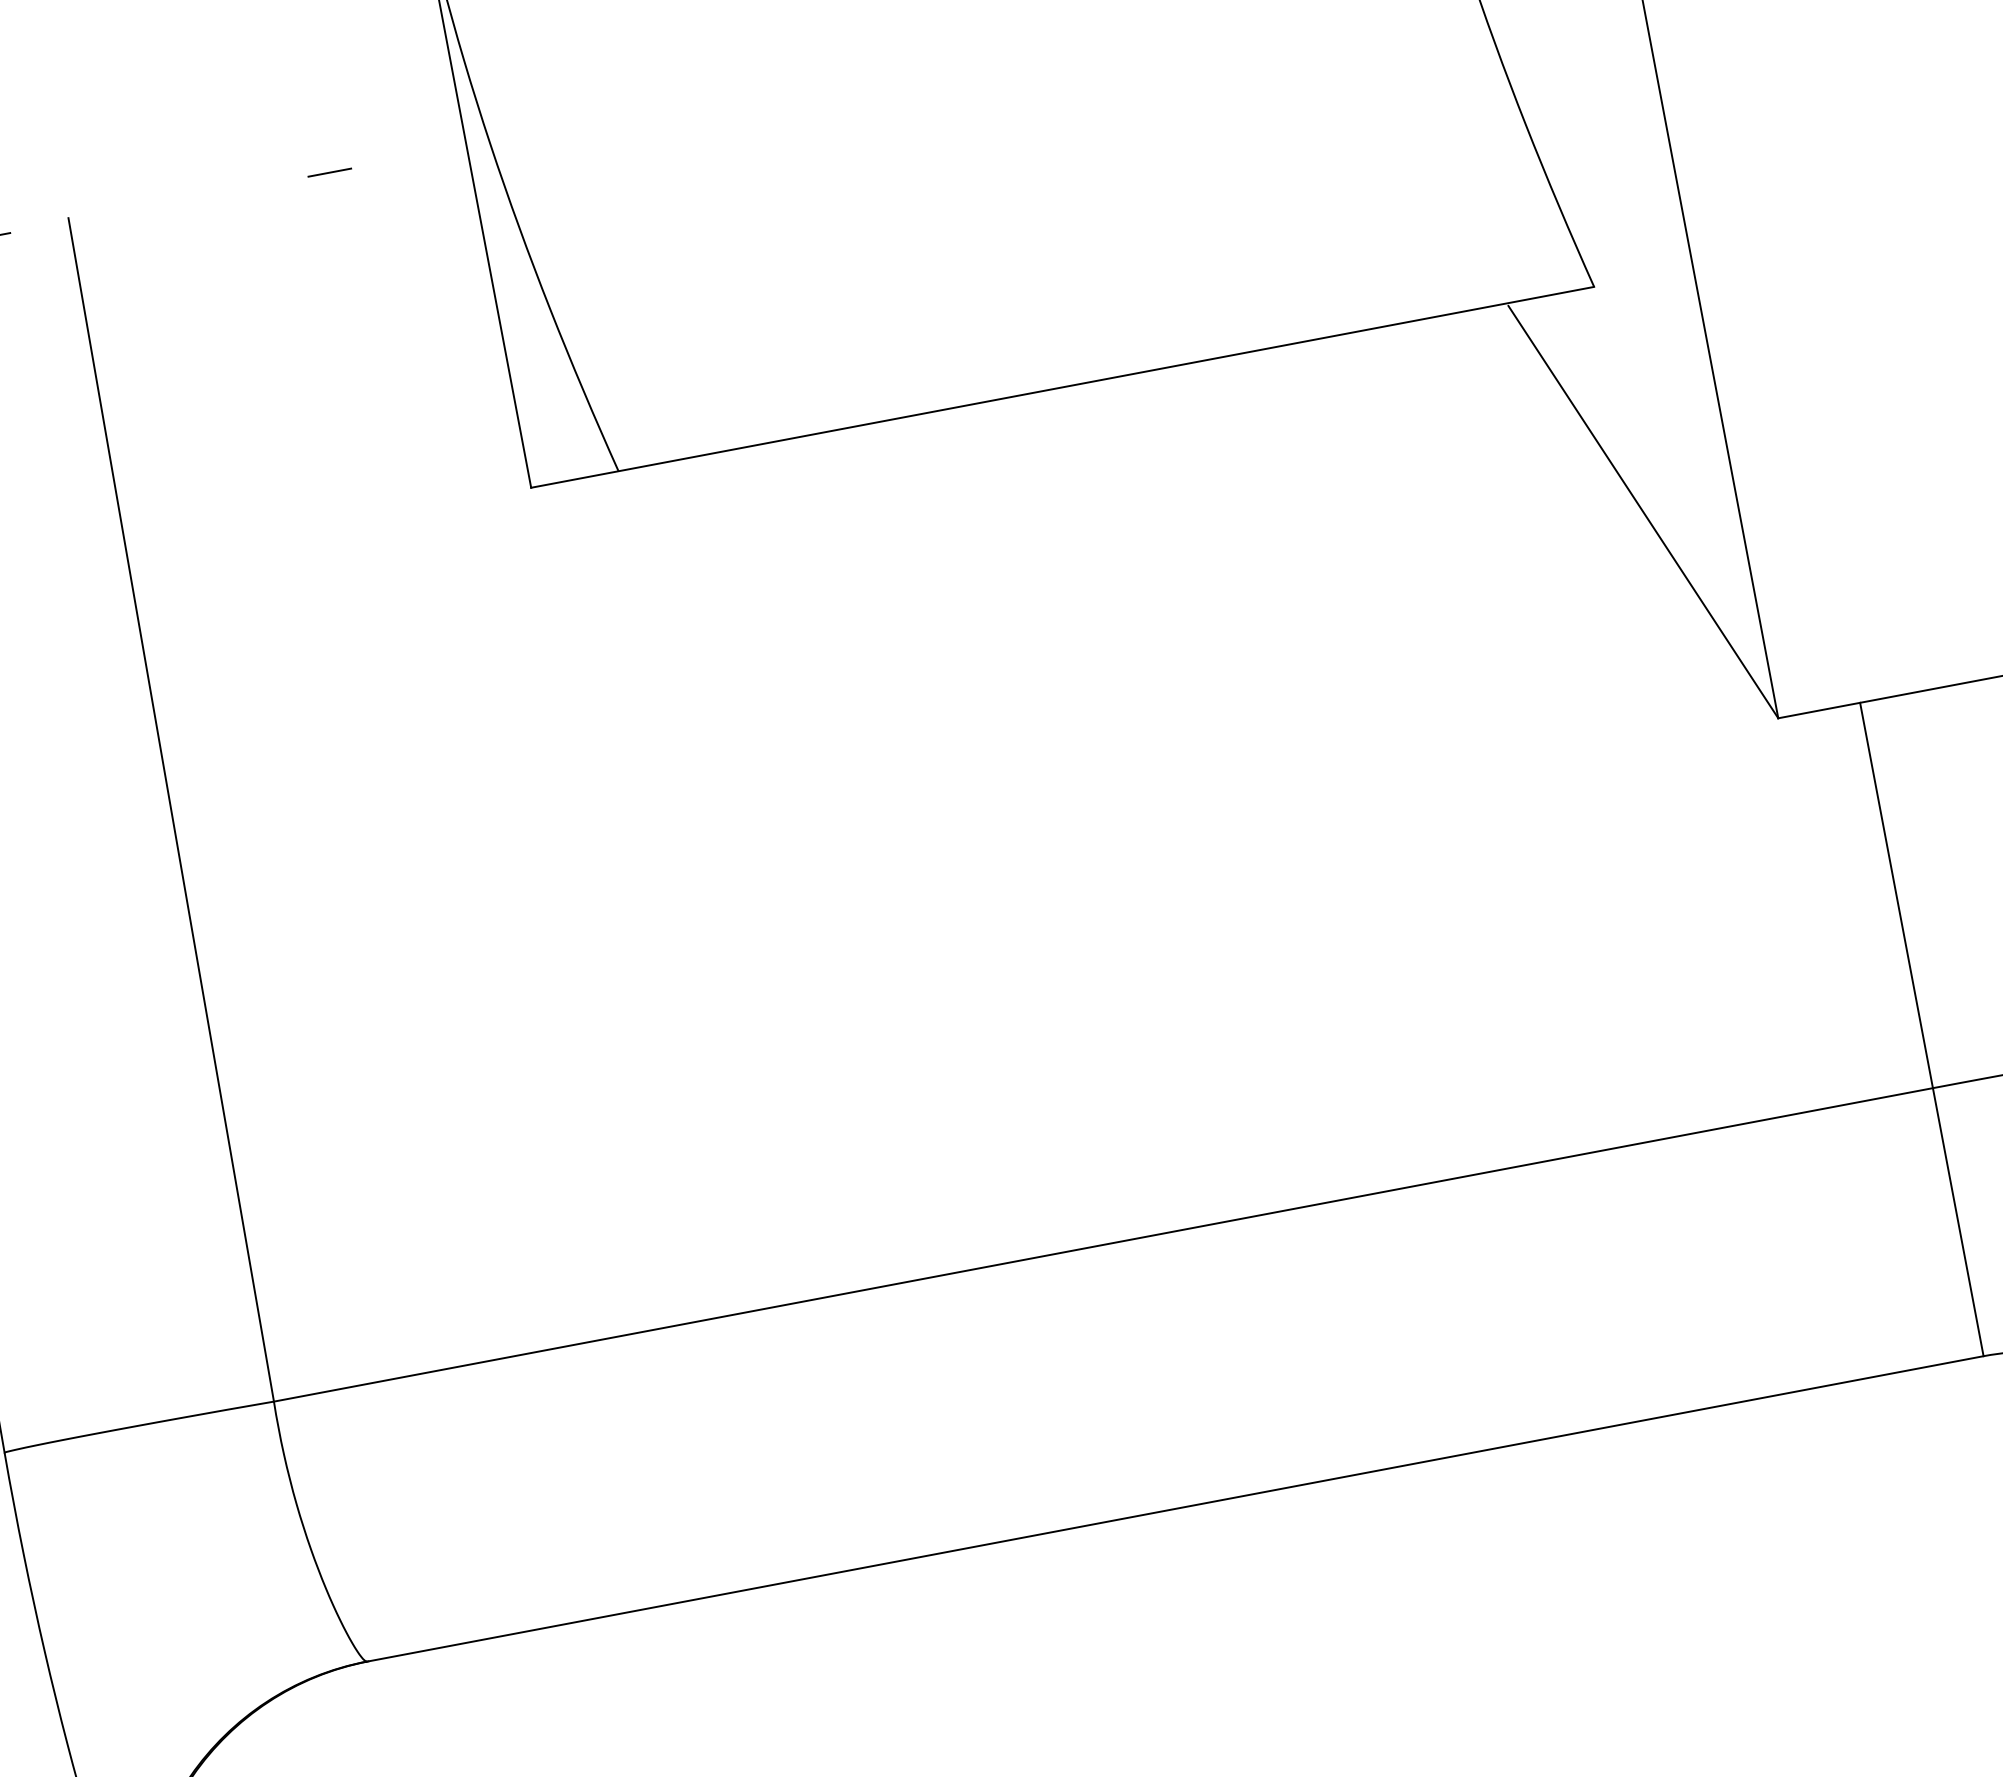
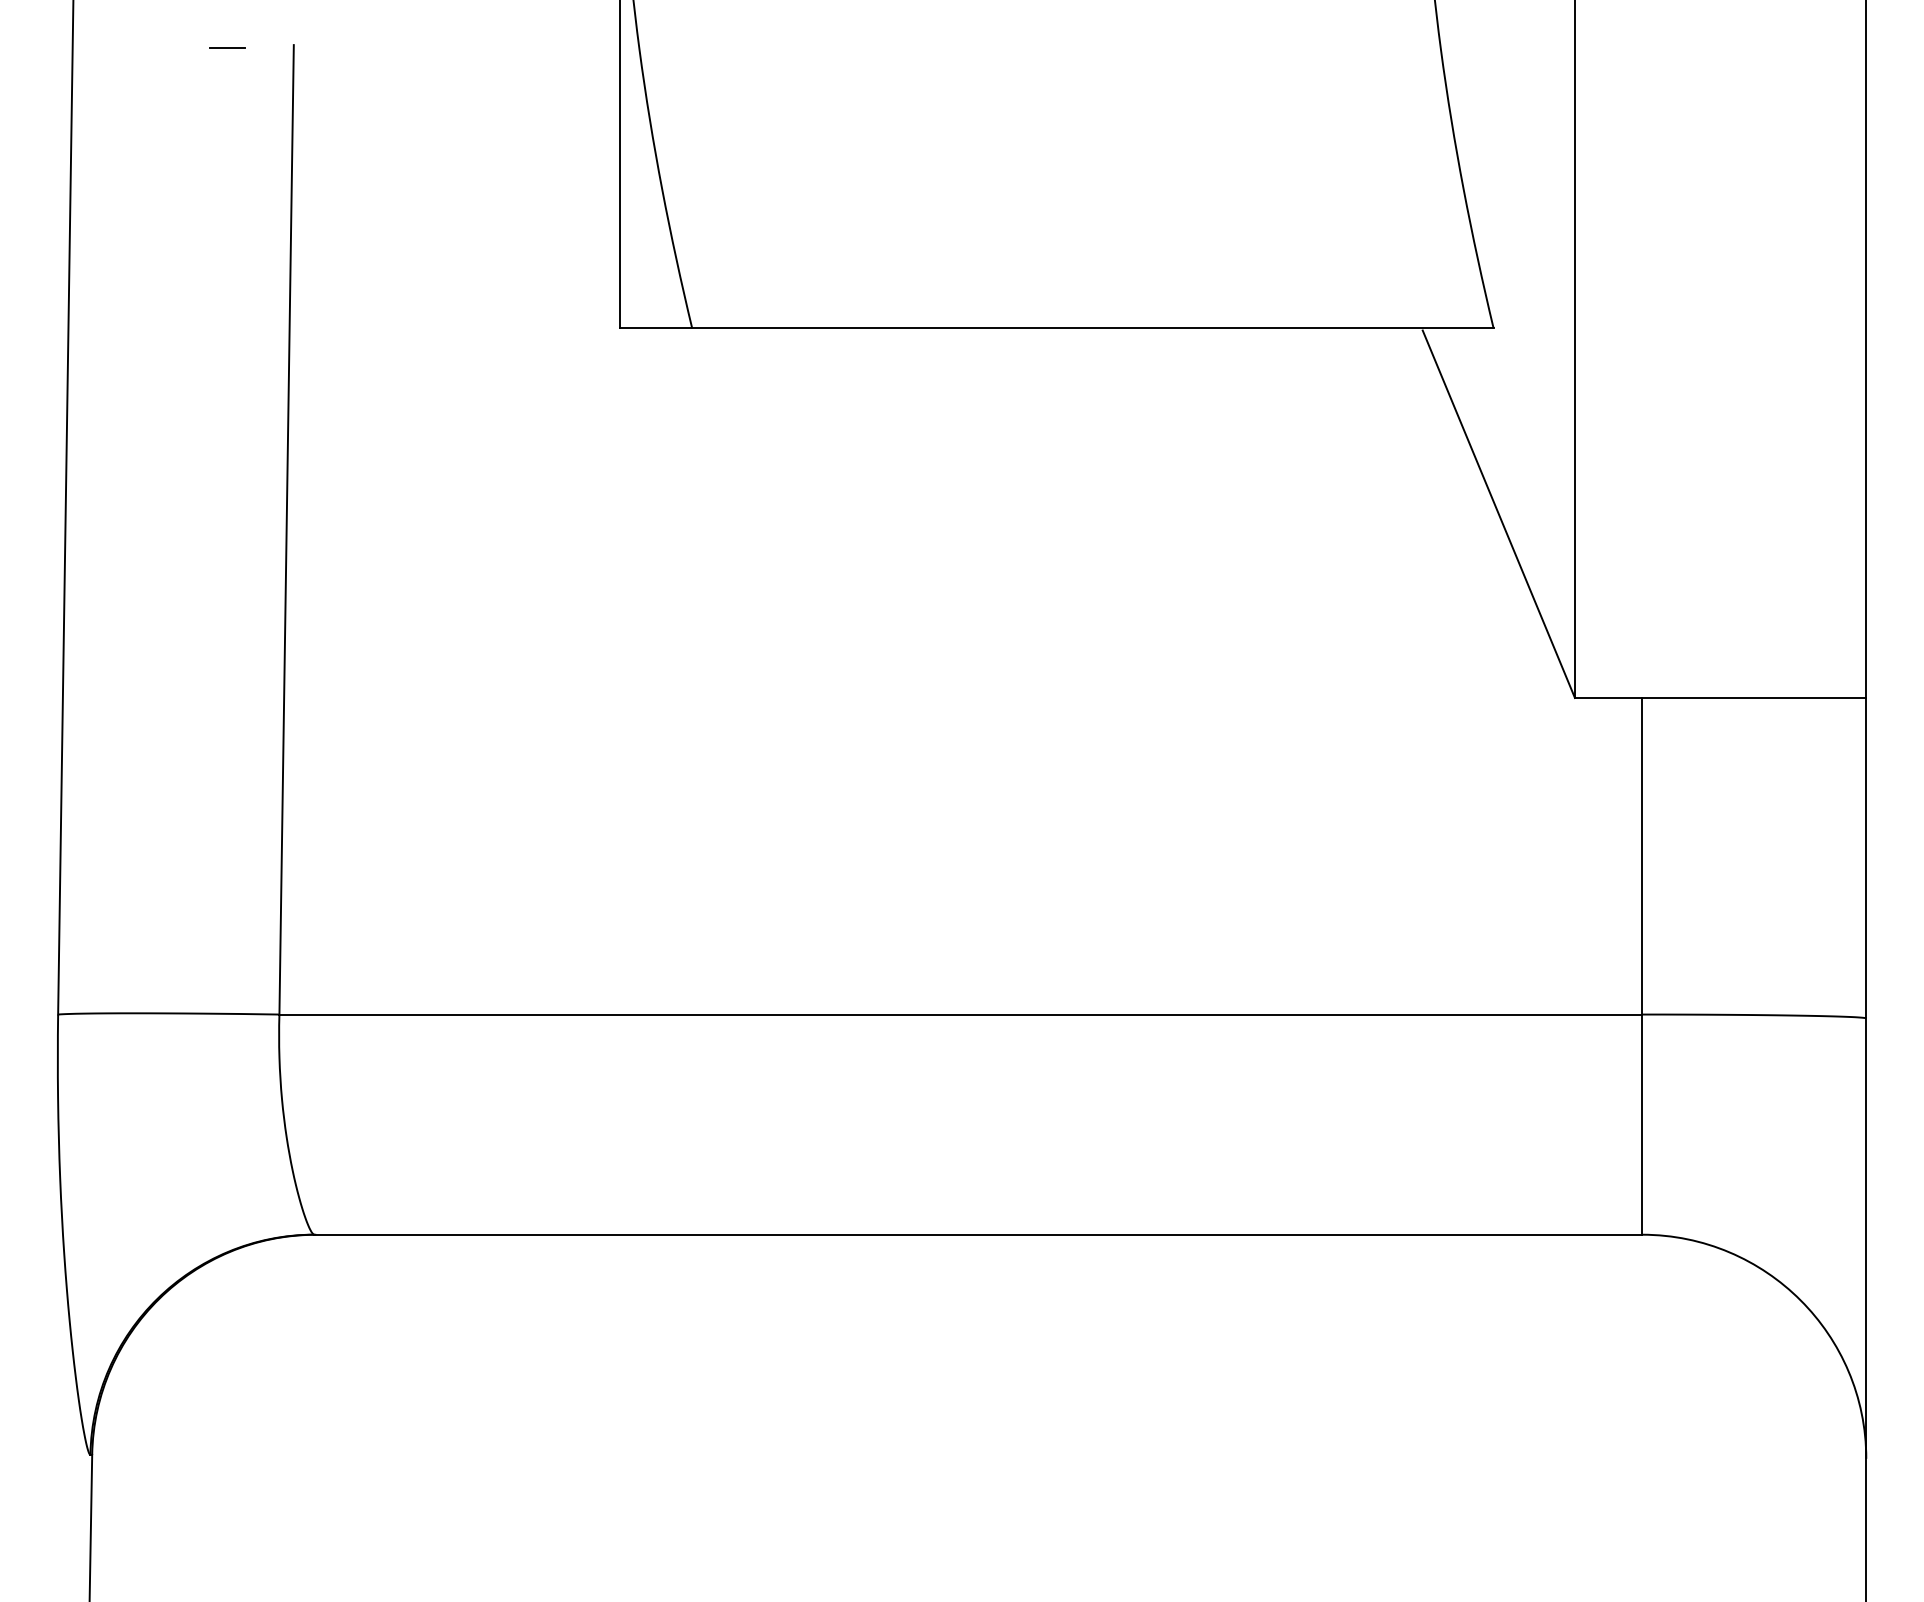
line: (329, 173) -> (507, 48), removed

